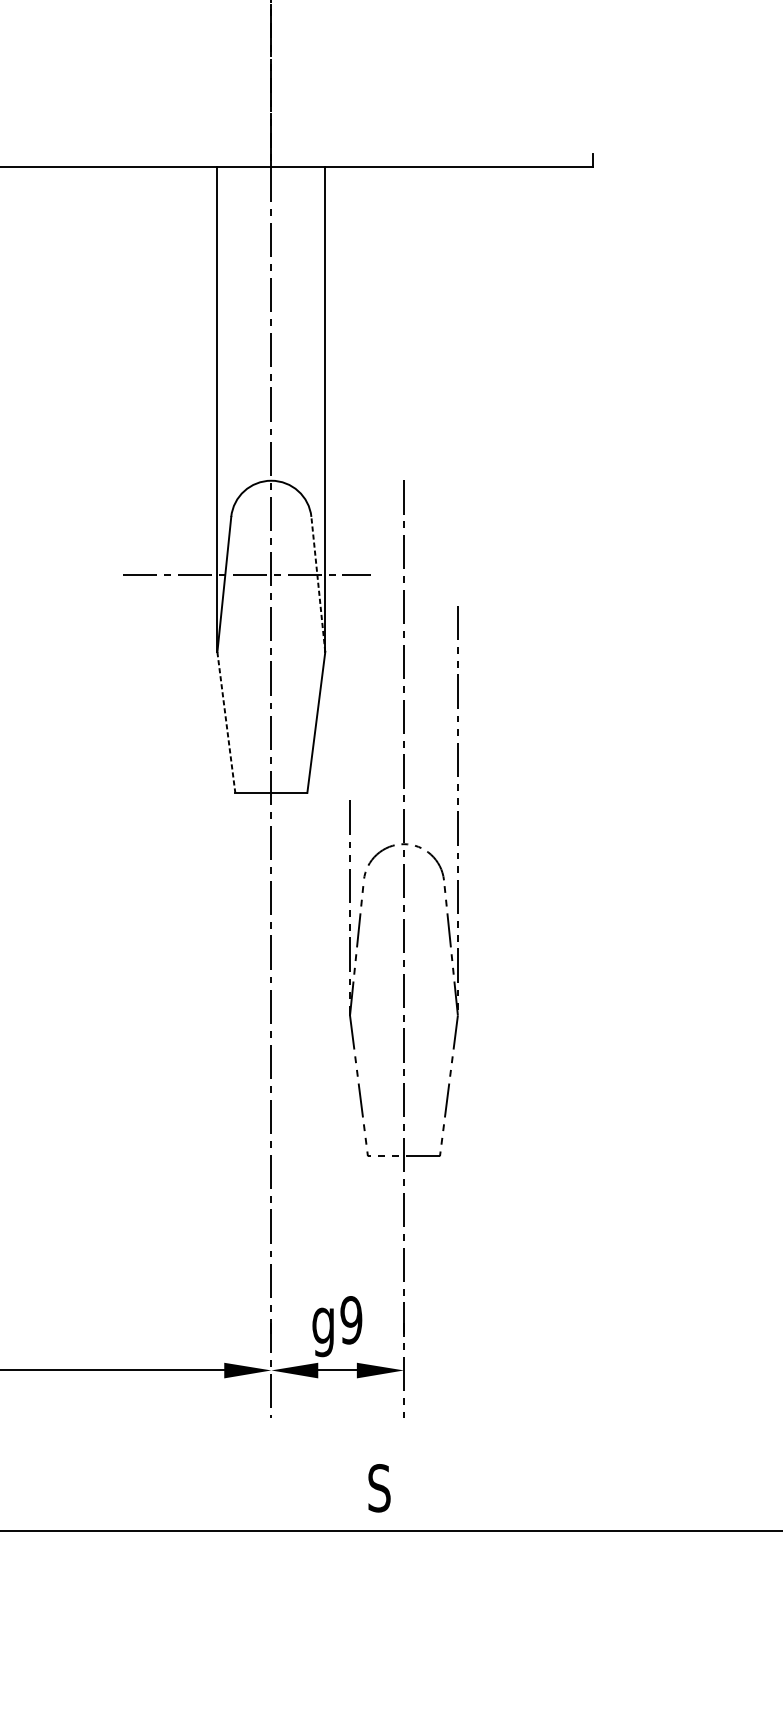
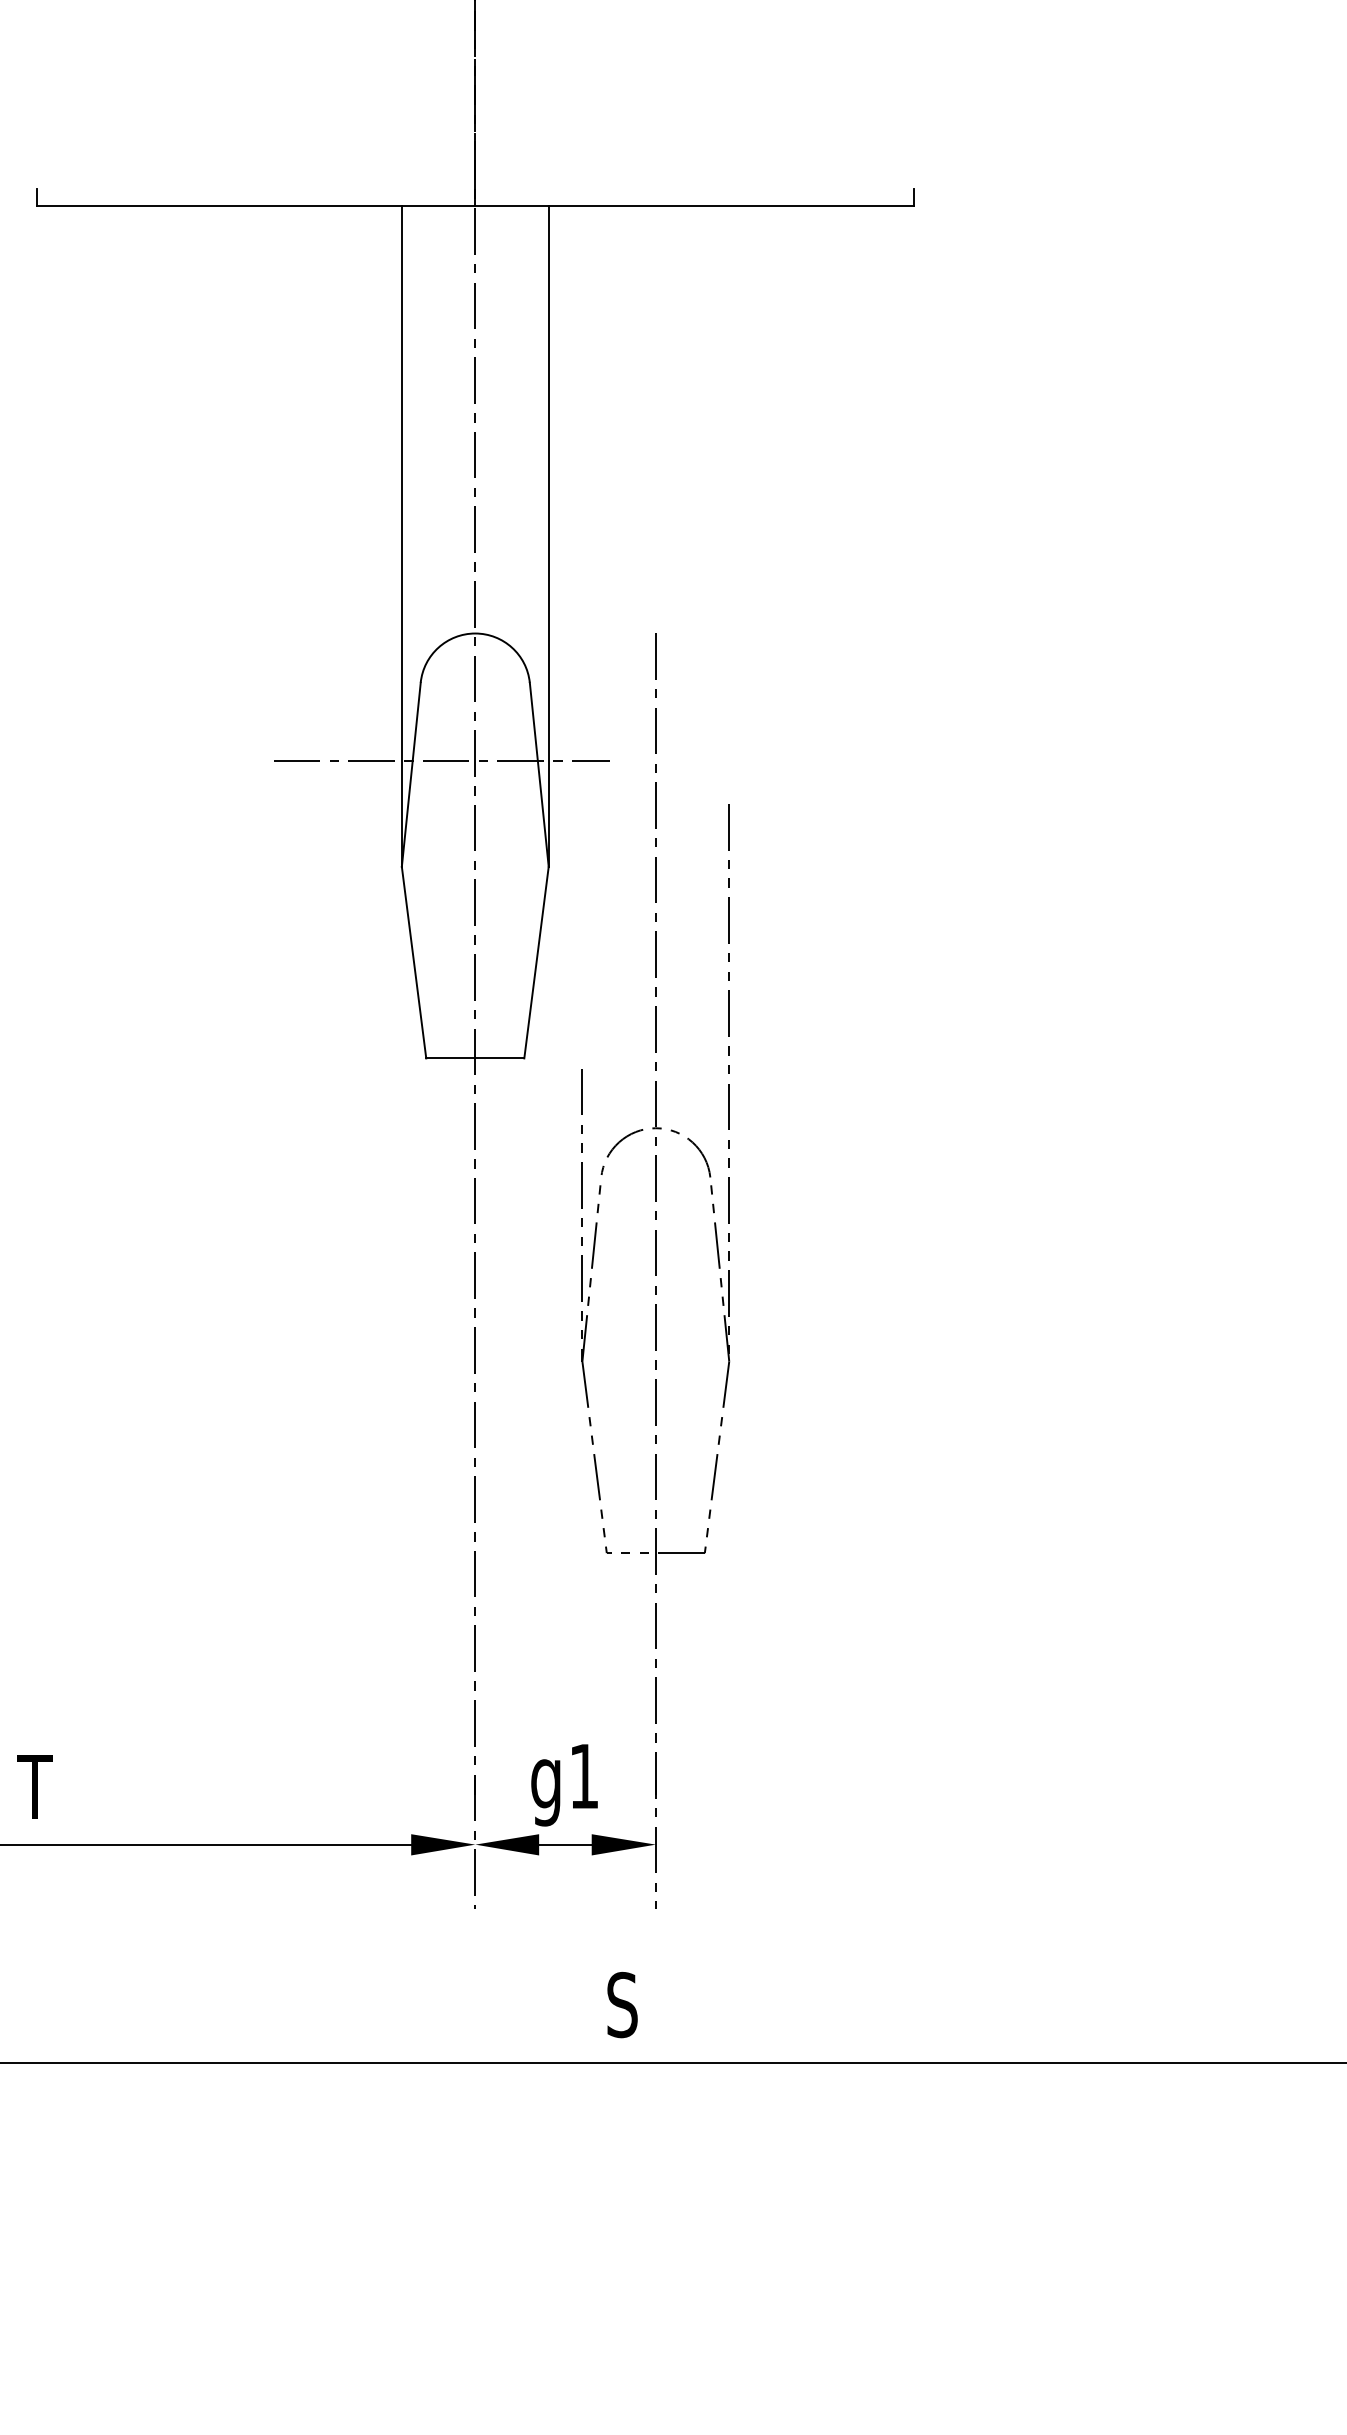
line: (318, 584) -> (539, 774), dashed -> solid
line: (226, 722) -> (414, 962), dashed -> solid
text: (351, 1320) -> (584, 1776), g9 -> g1

